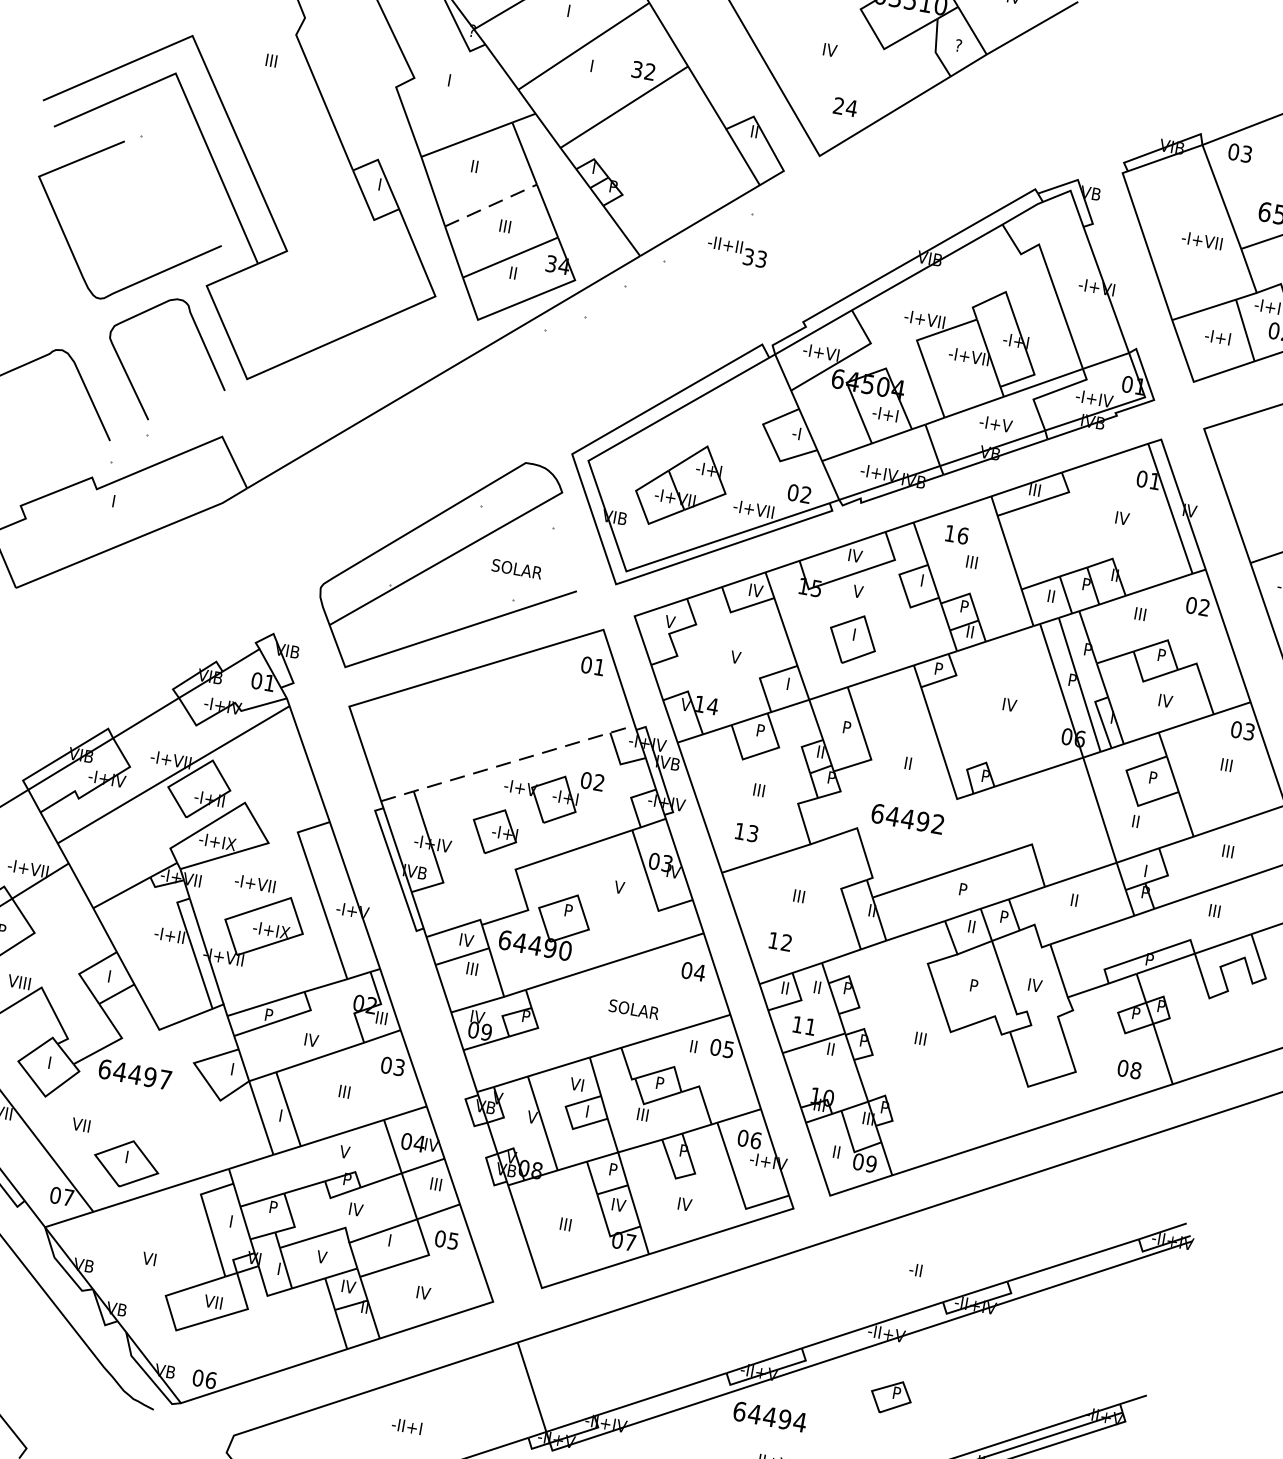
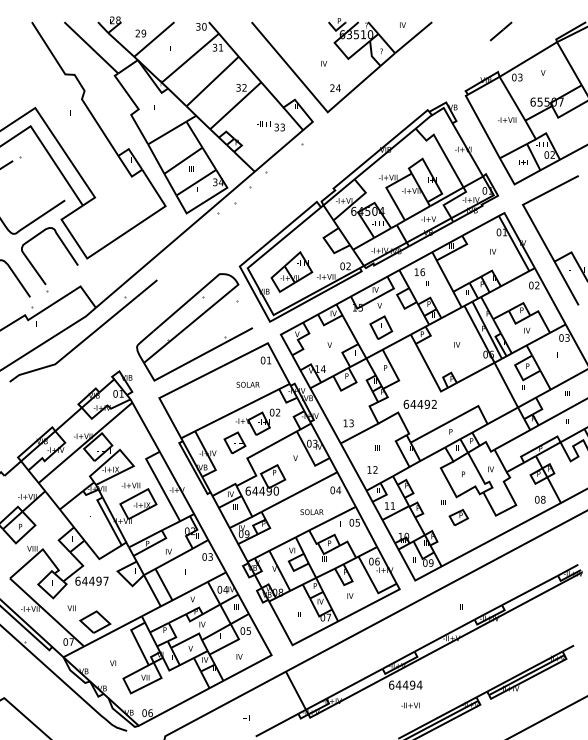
line: (1221, 47) -> (500, 31), added
line: (491, 204) -> (183, 160), dashed -> solid
text: (735, 252) -> (270, 126), moved
part: (220, 545) -> (88, 335), added
text: (515, 568) -> (247, 384), moved
line: (507, 764) -> (235, 411), dashed -> solid
part: (890, 1396) -> (458, 517), moved

